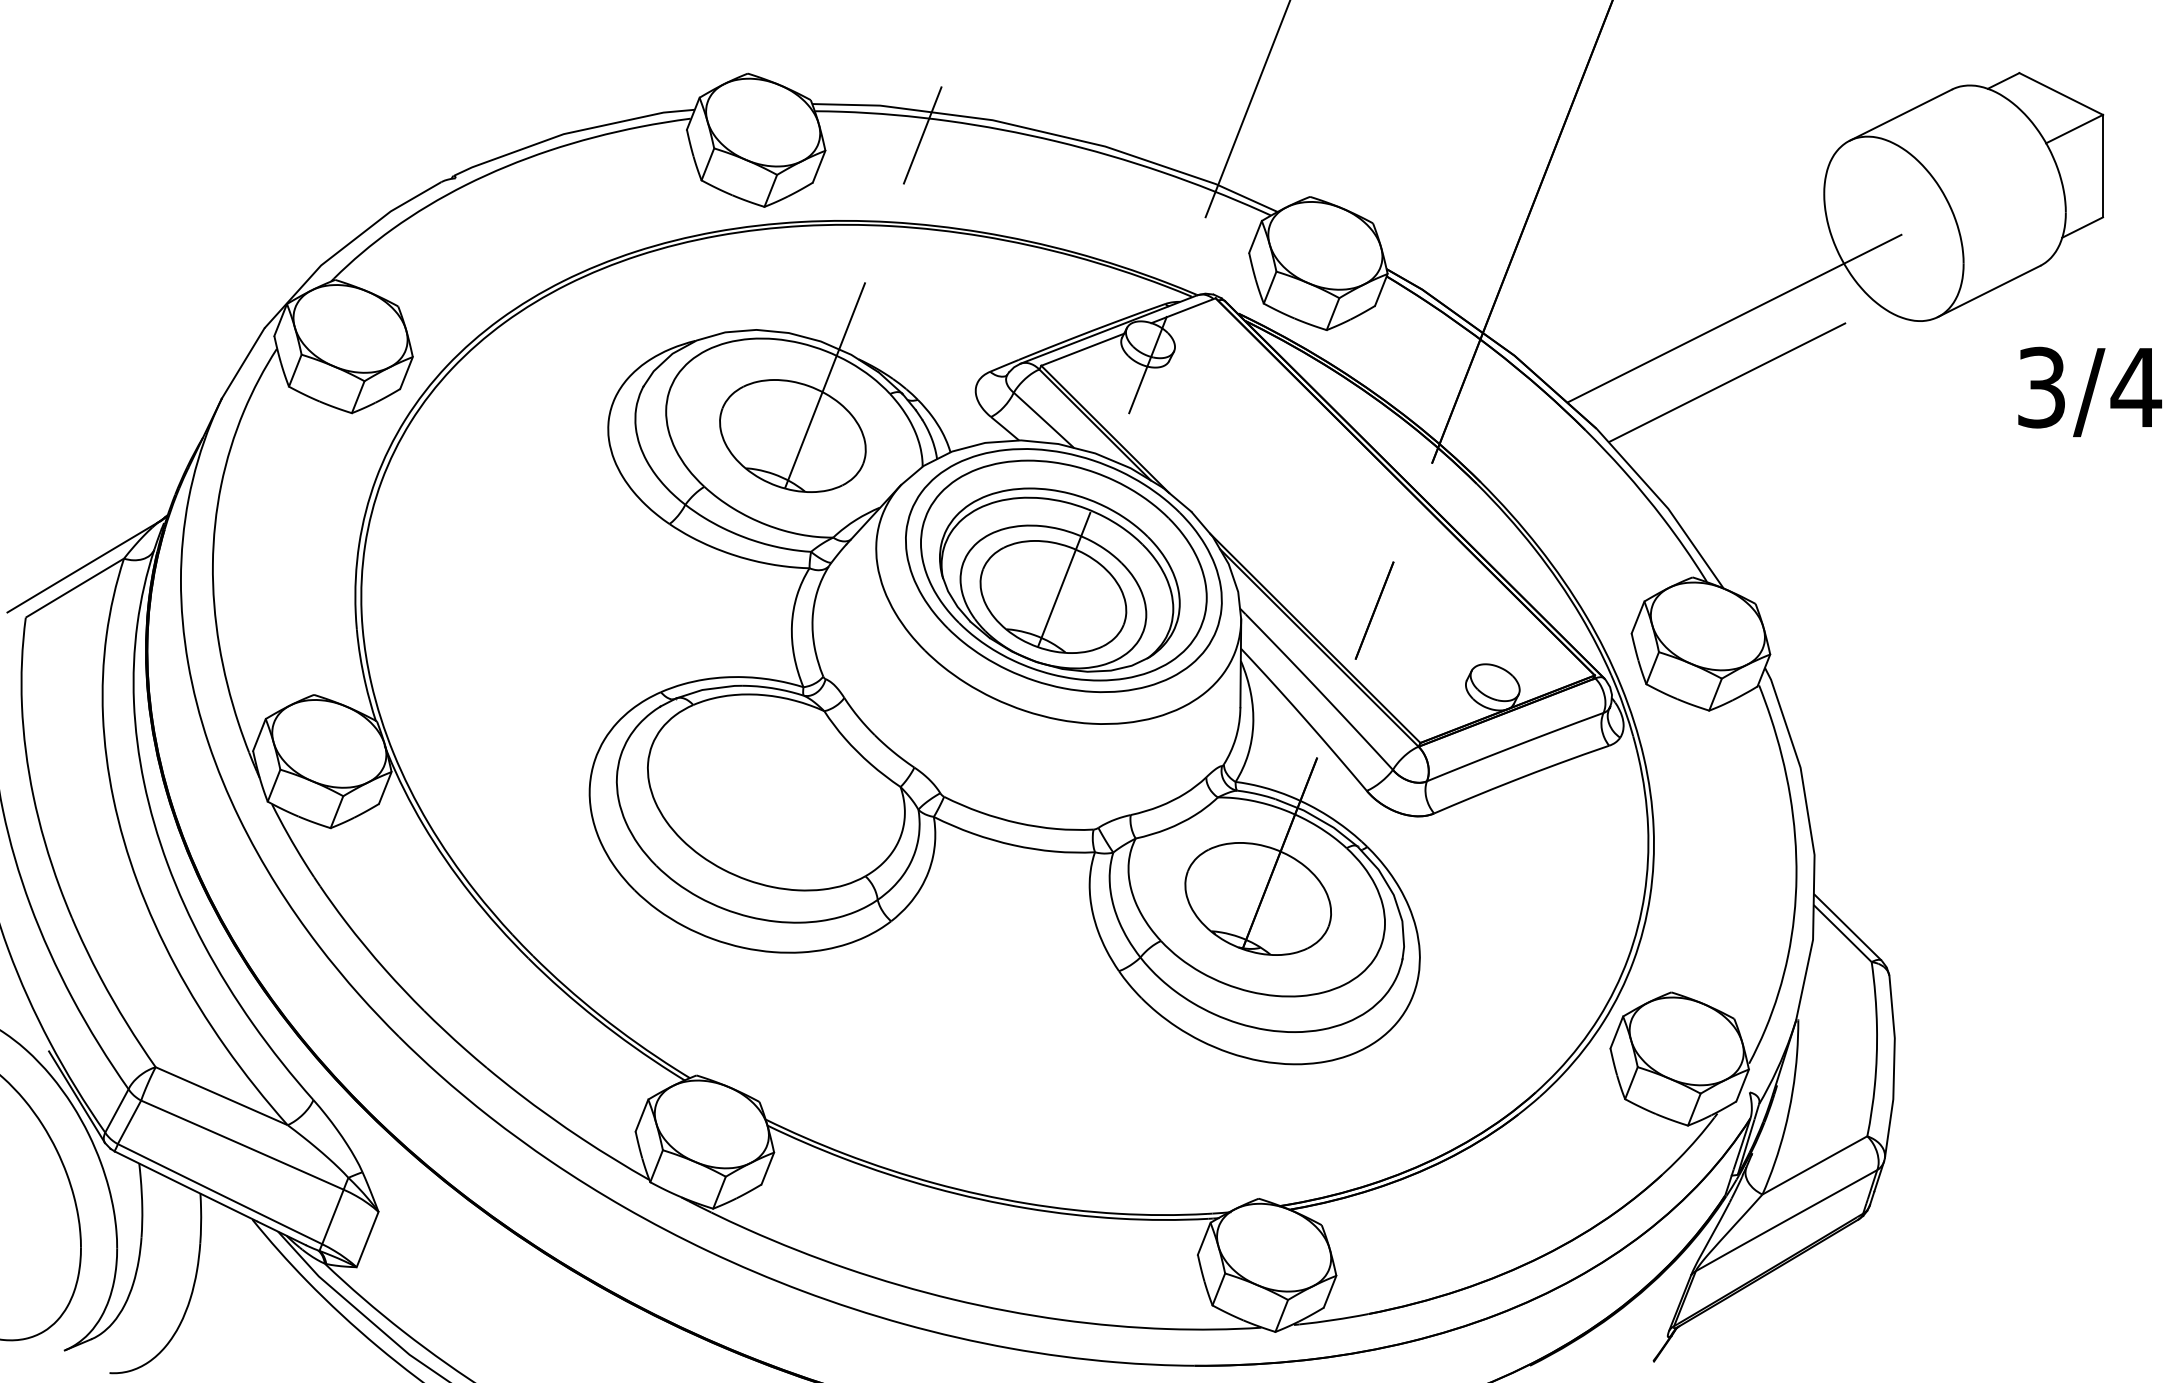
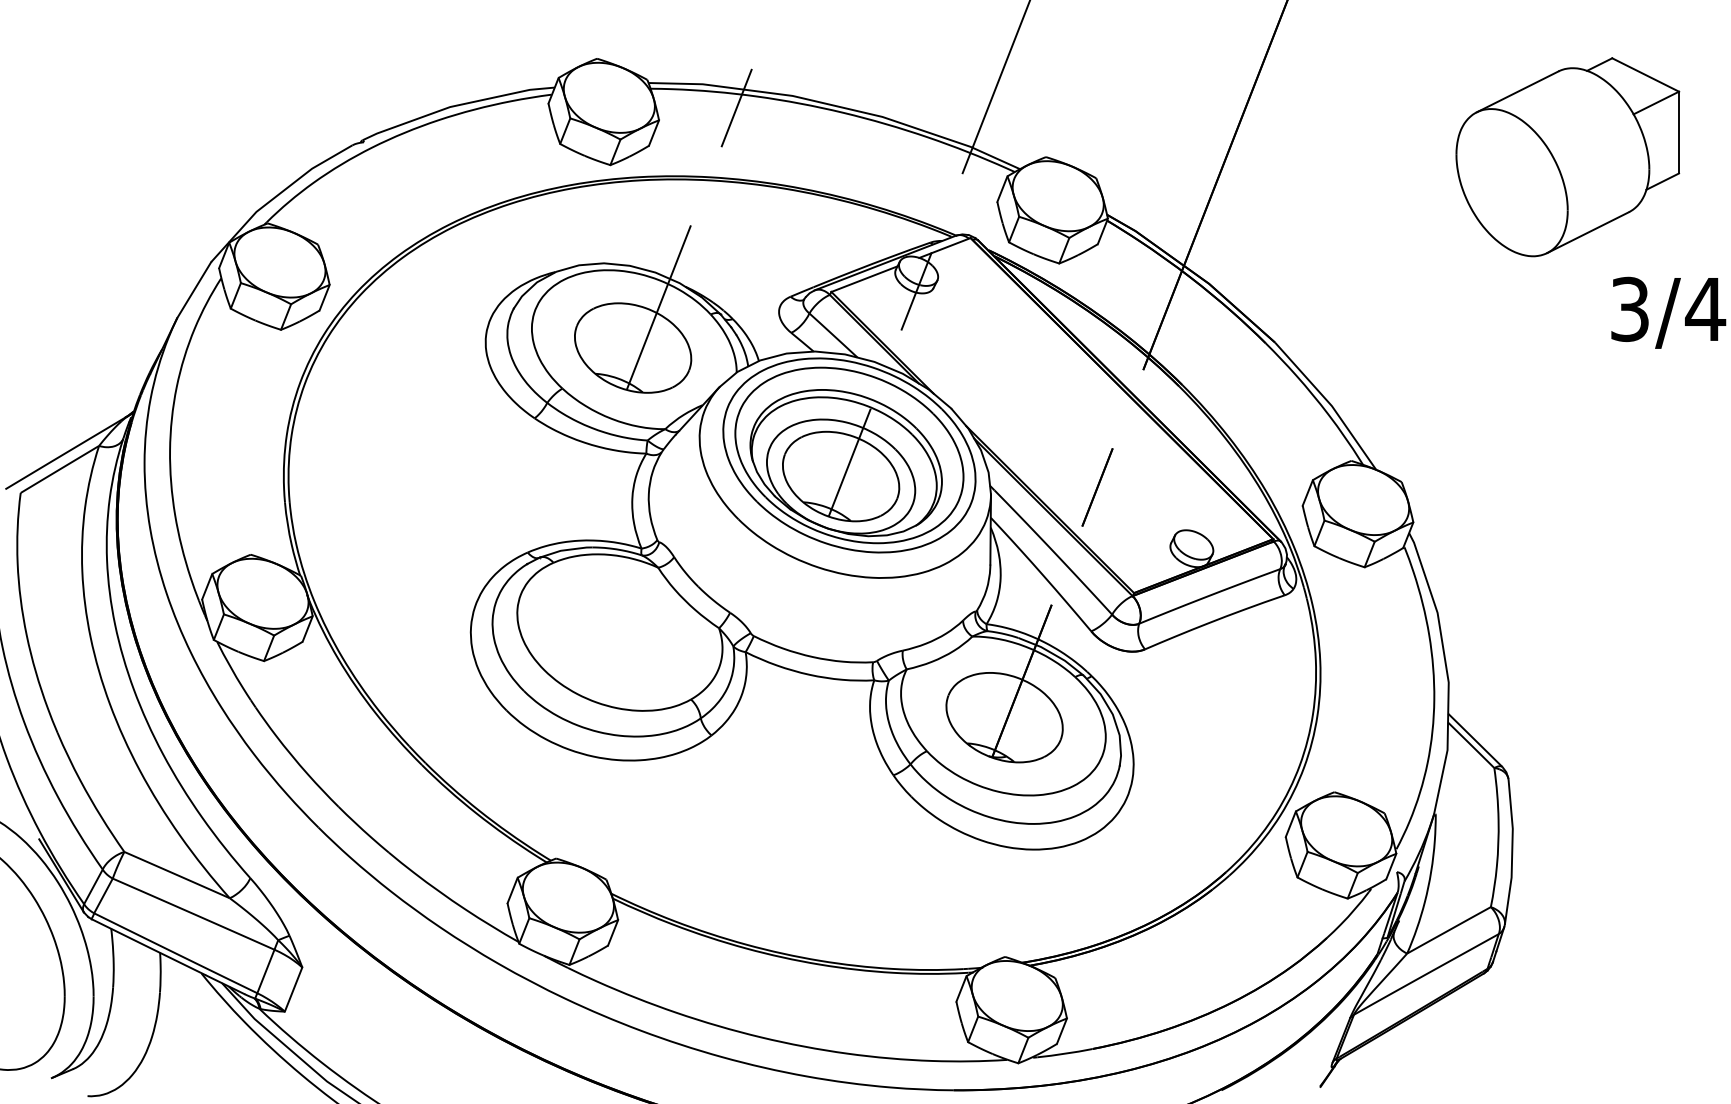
line: (1734, 318) -> (1384, 254), removed
line: (1726, 381) -> (1378, 304), removed

